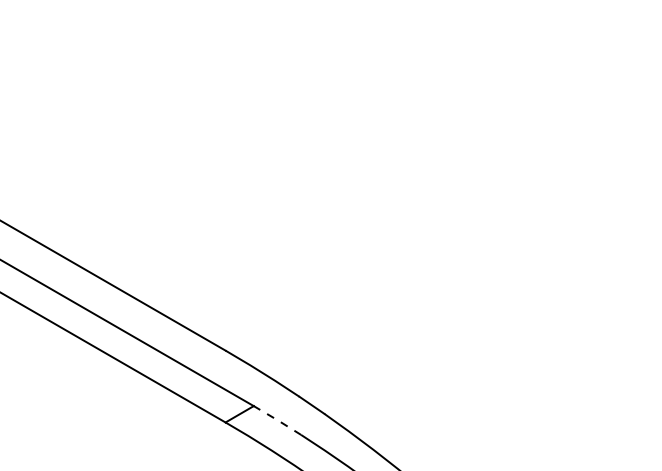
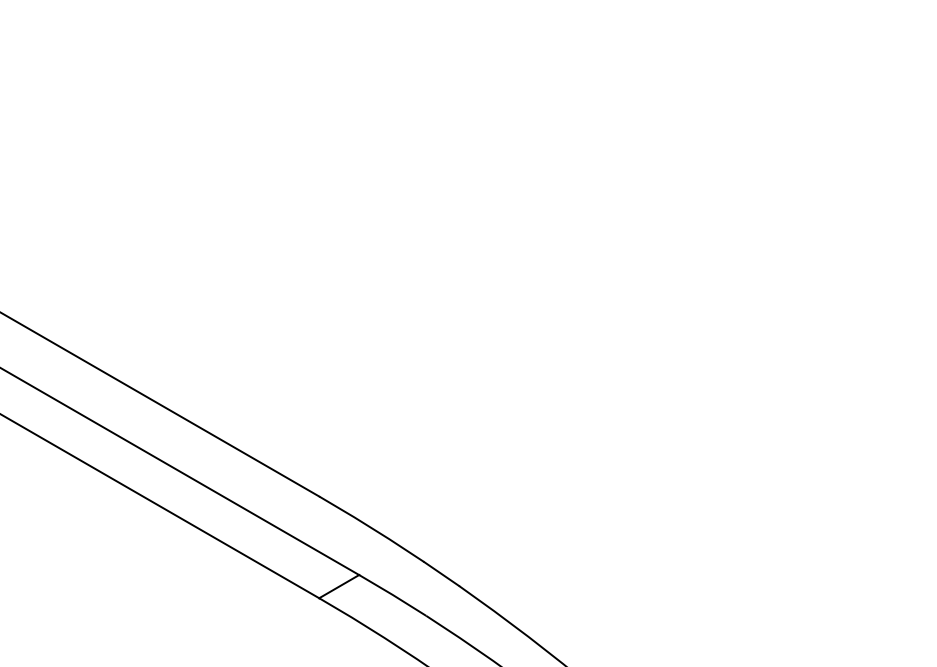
line: (277, 419) -> (392, 594), dashed -> solid

